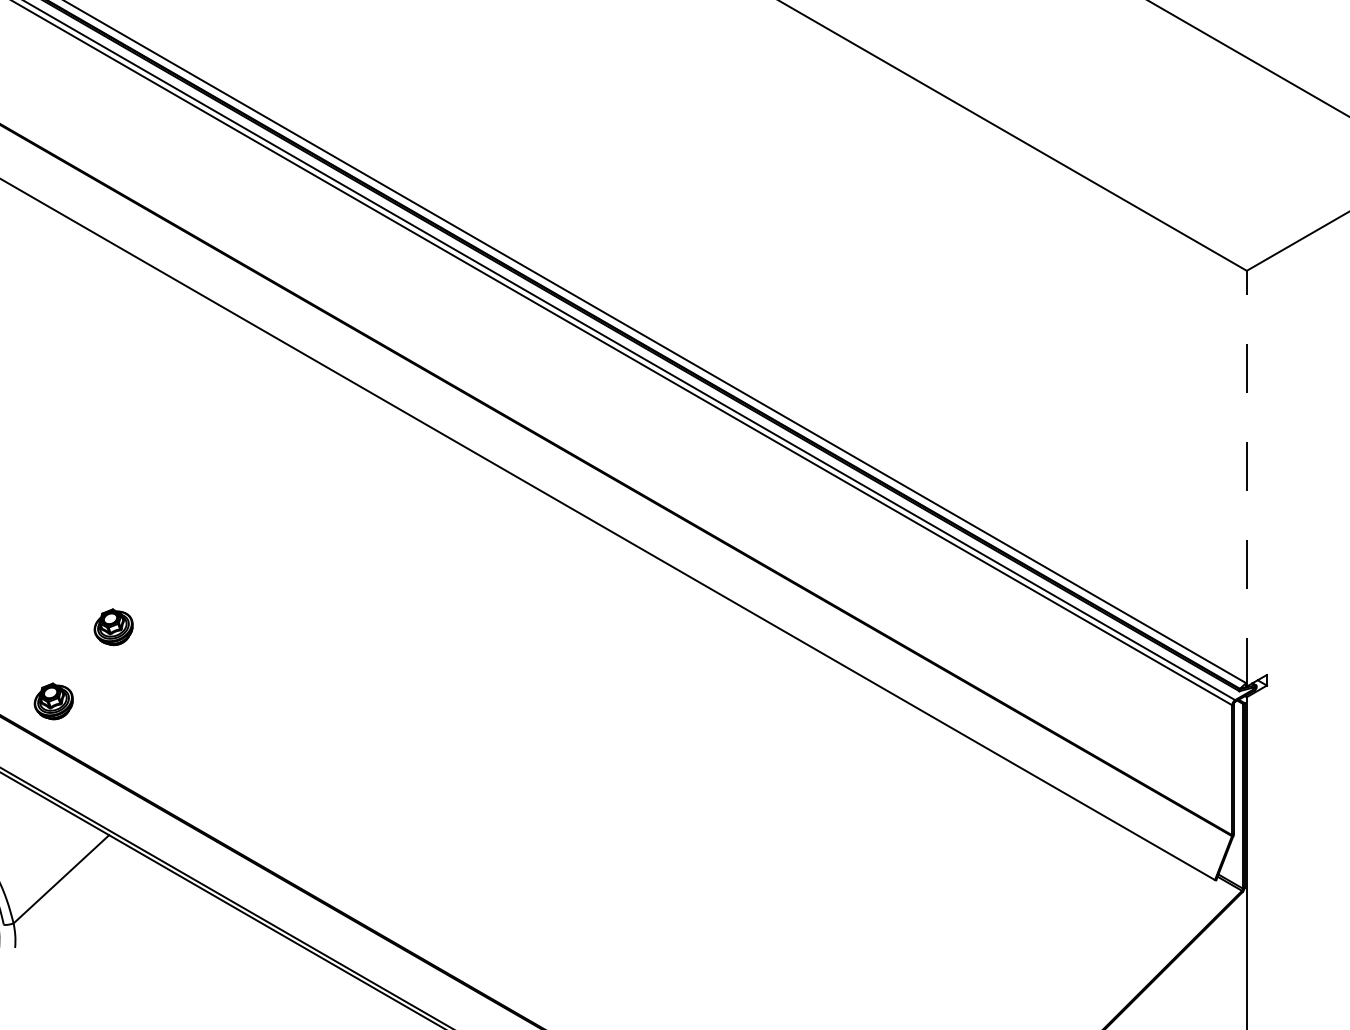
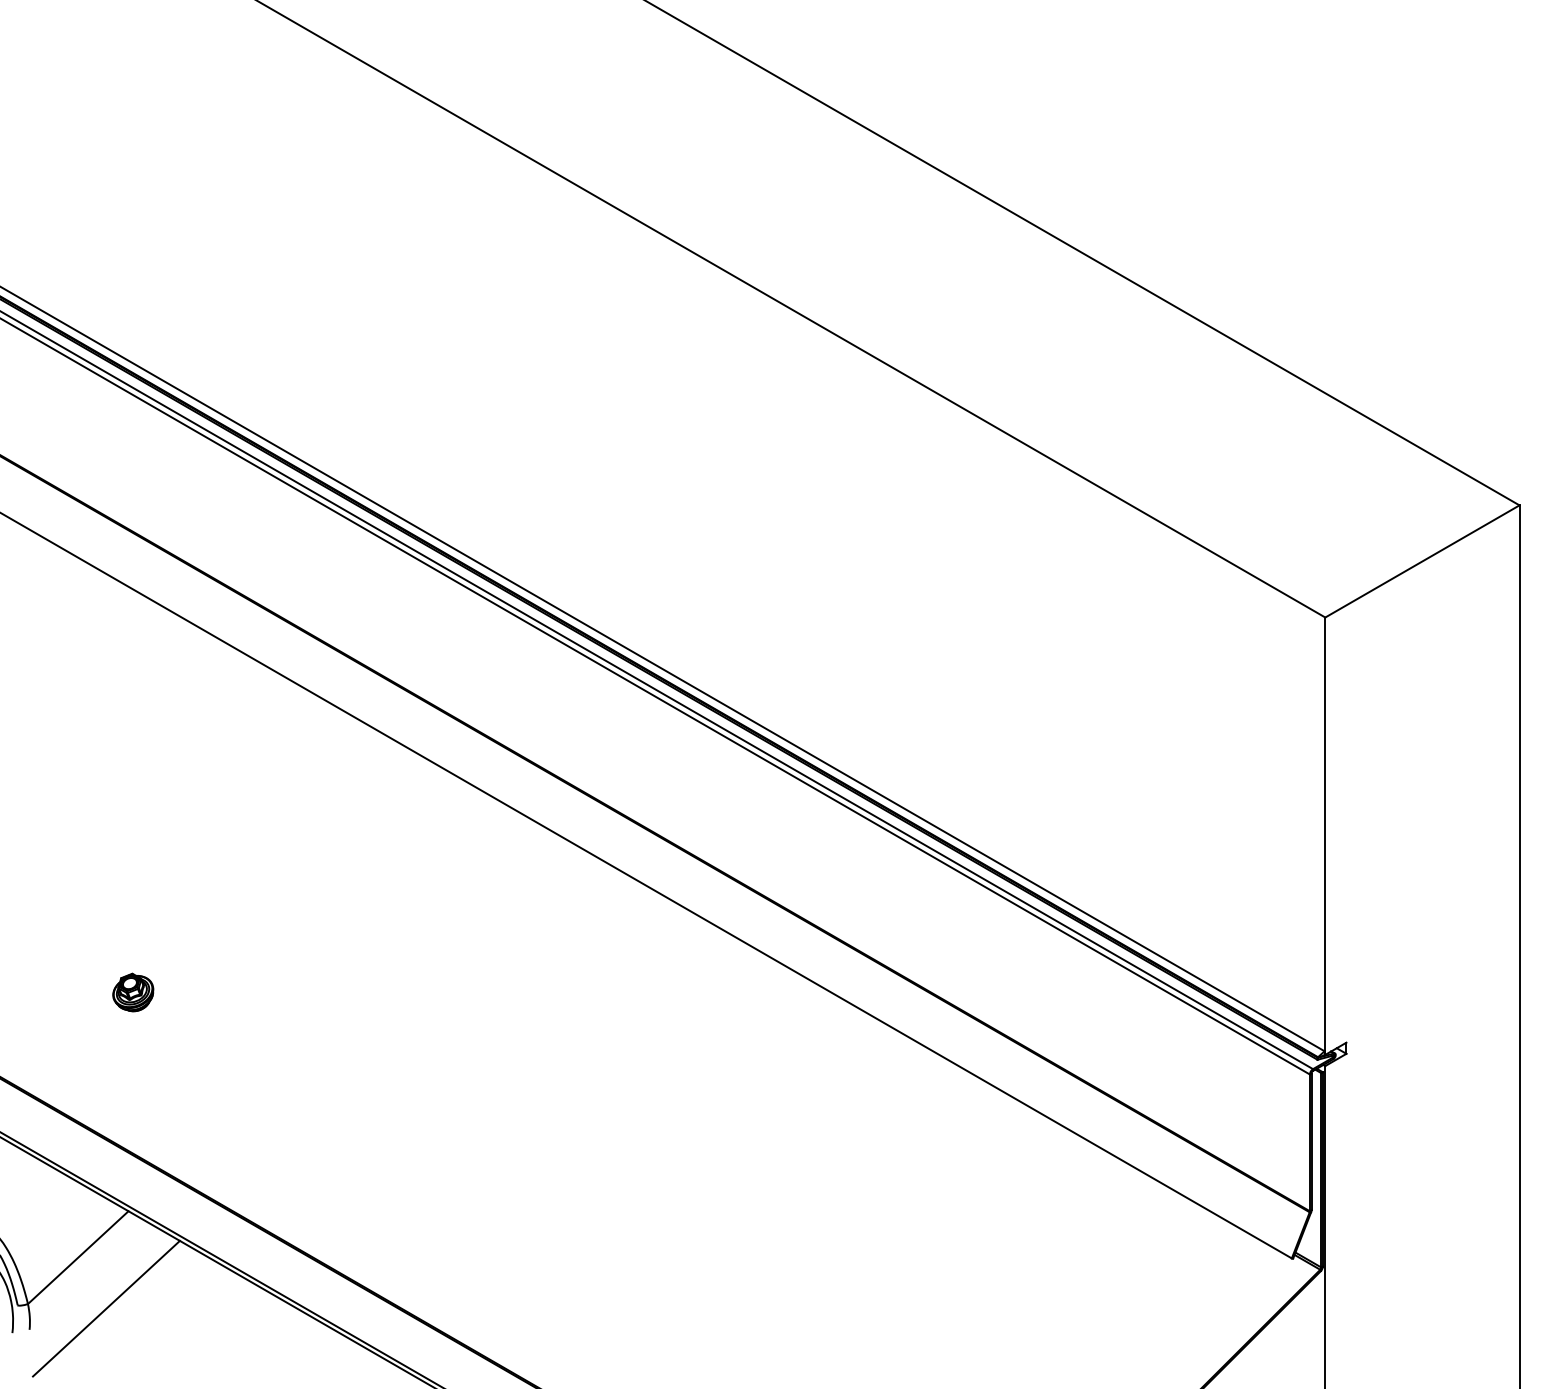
line: (1247, 478) -> (1325, 836), dashed -> solid
part: (54, 701) -> (70, 1070), removed
line: (88, 927) -> (106, 1308), added

